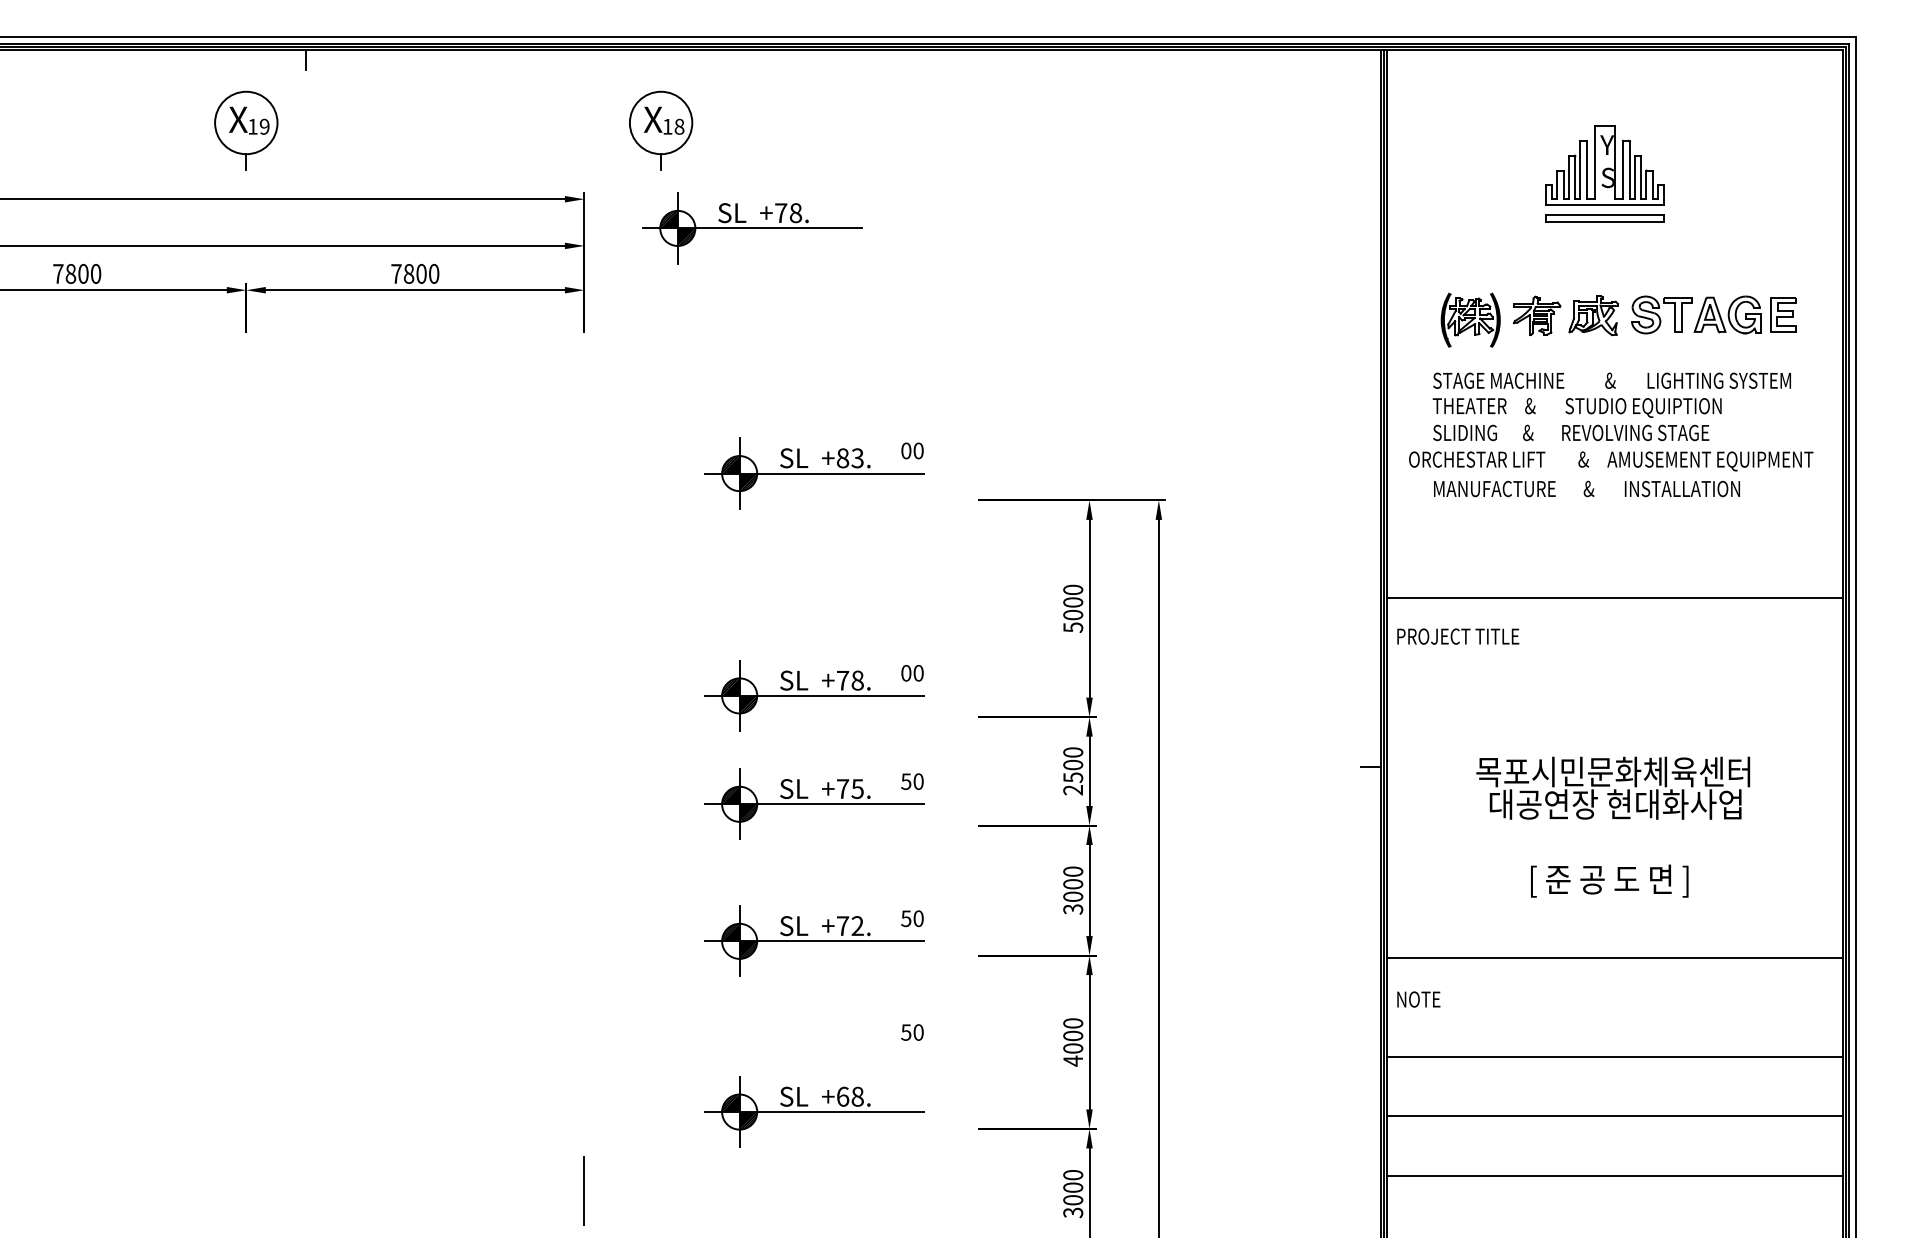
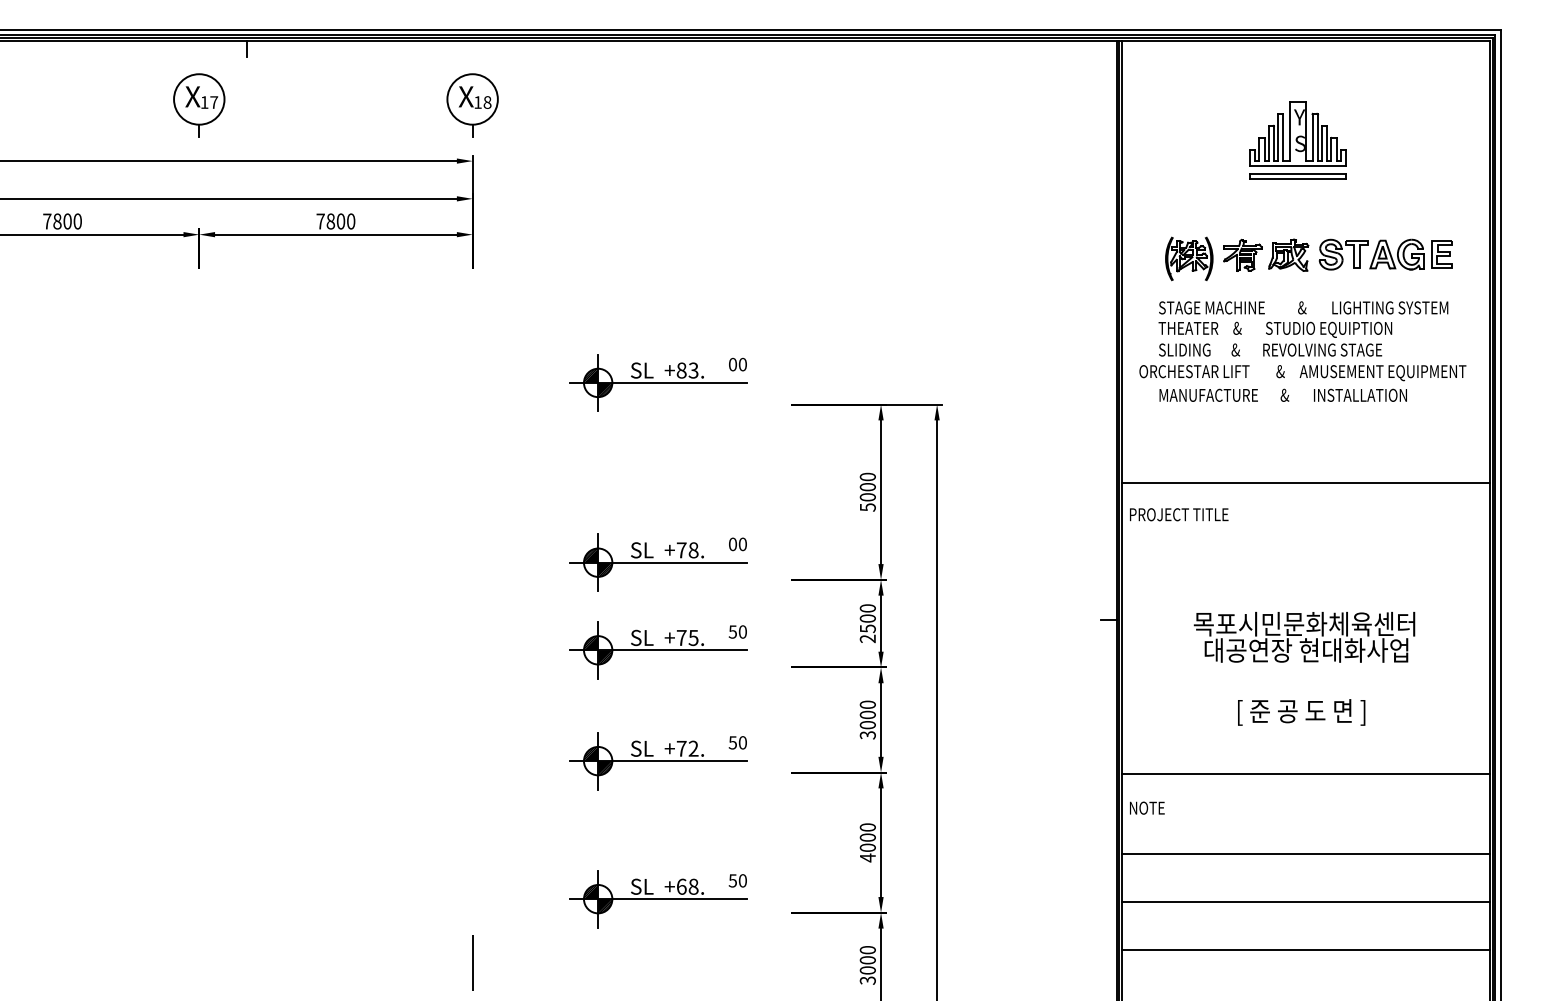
text: (265, 126) -> (214, 102), 19 -> 17
part: (660, 130) -> (472, 105), moved
part: (752, 228) -> (608, 184), removed
text: (911, 1032) -> (737, 880), moved

